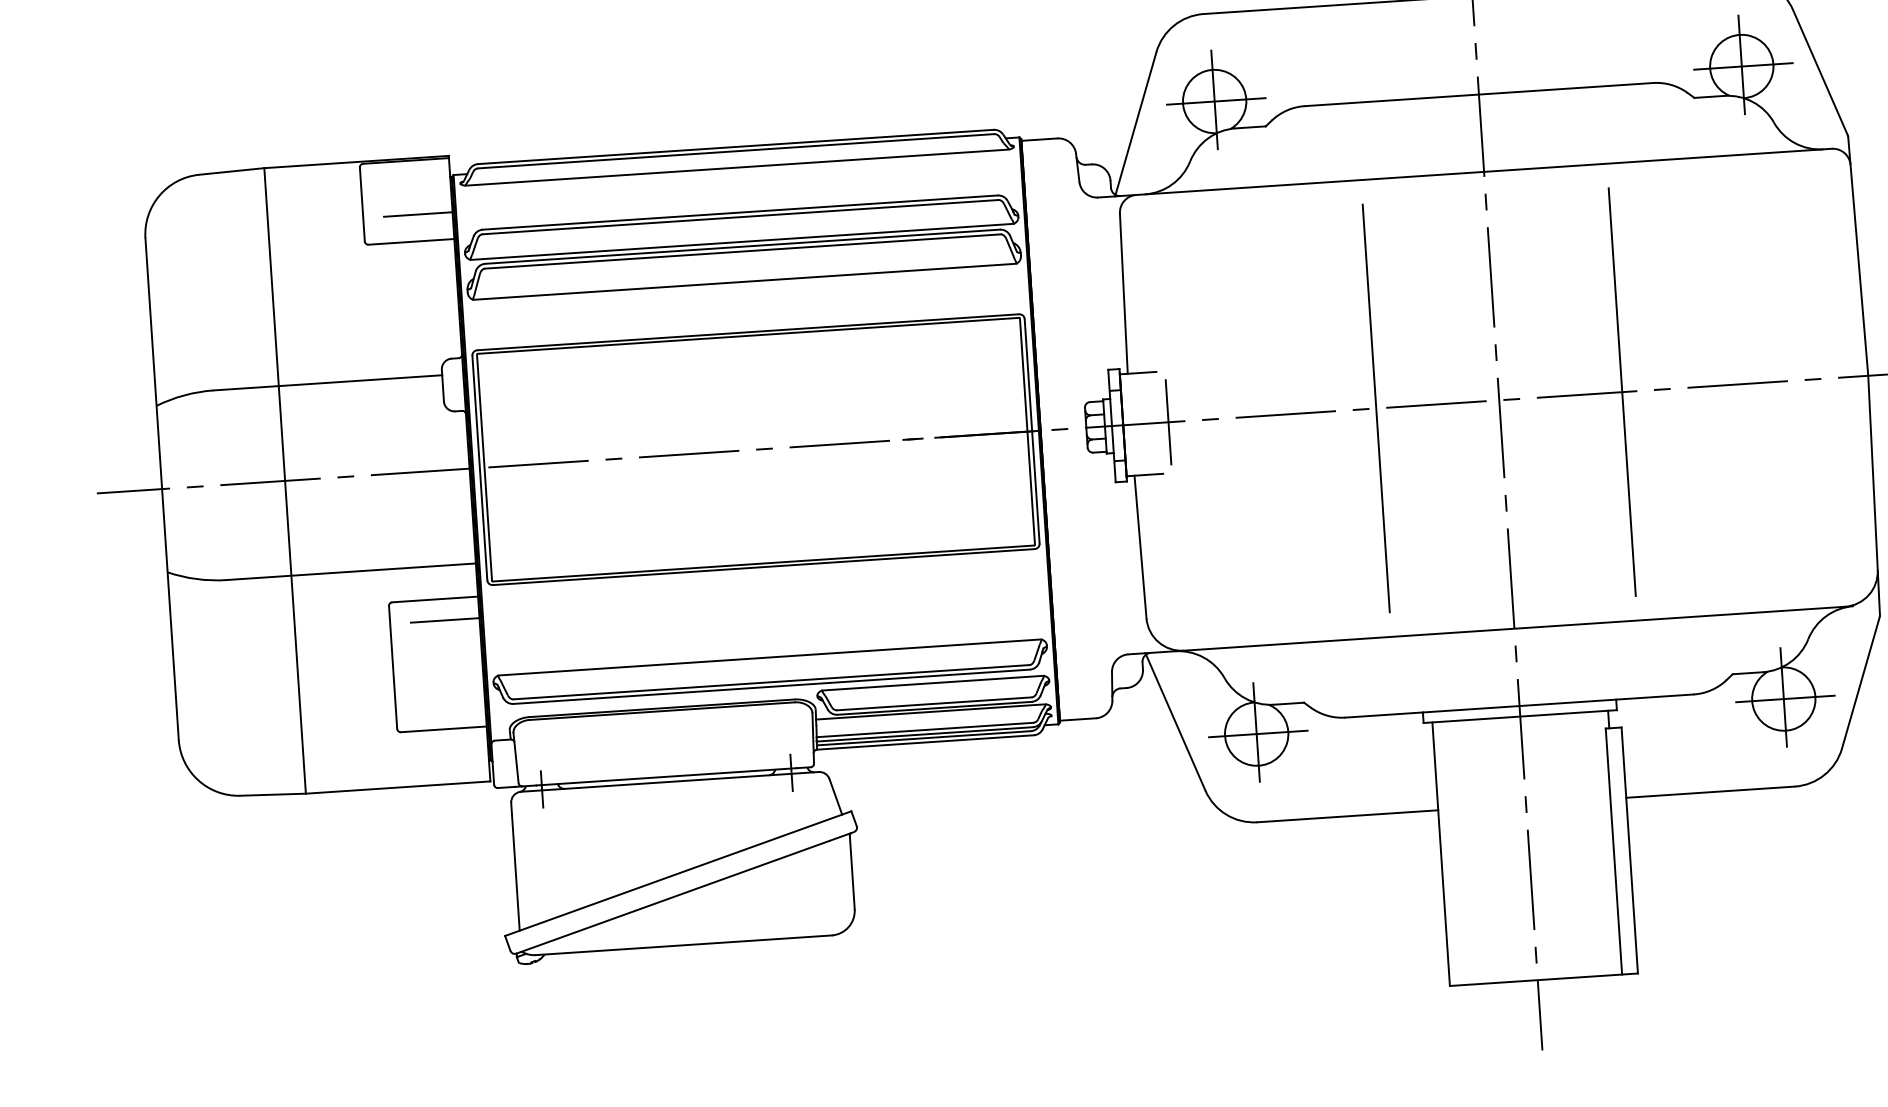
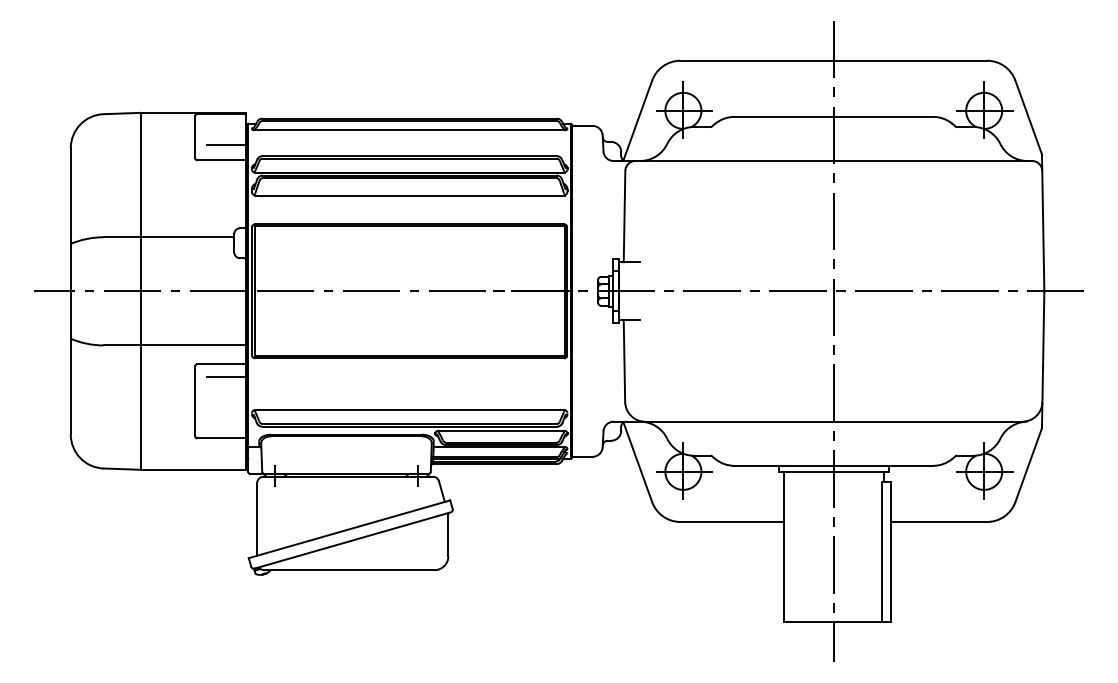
line: (1621, 392) -> (903, 291), removed
line: (1376, 408) -> (763, 291), removed
line: (1169, 422) -> (645, 291), removed

